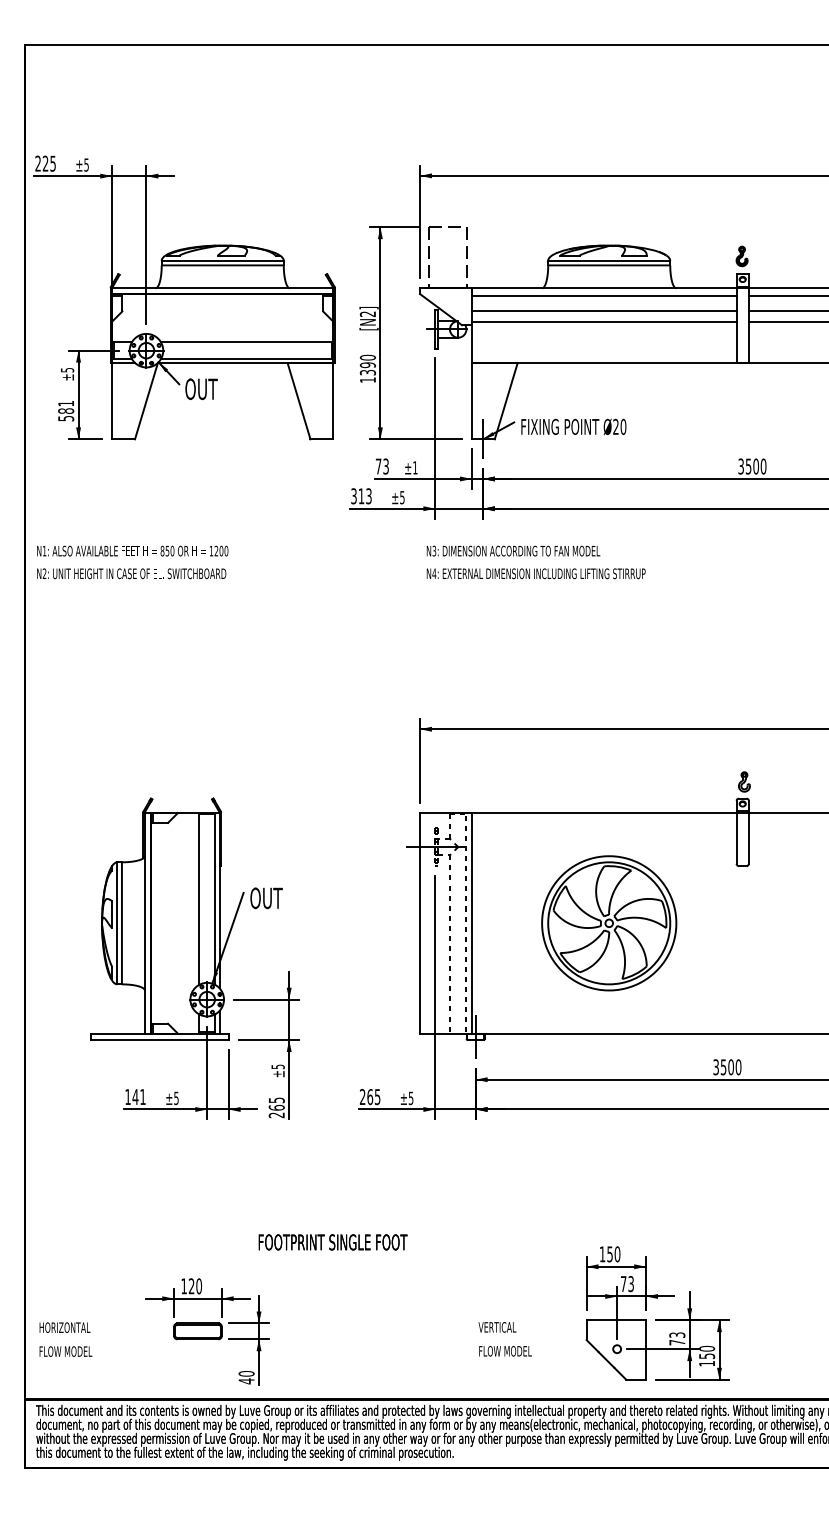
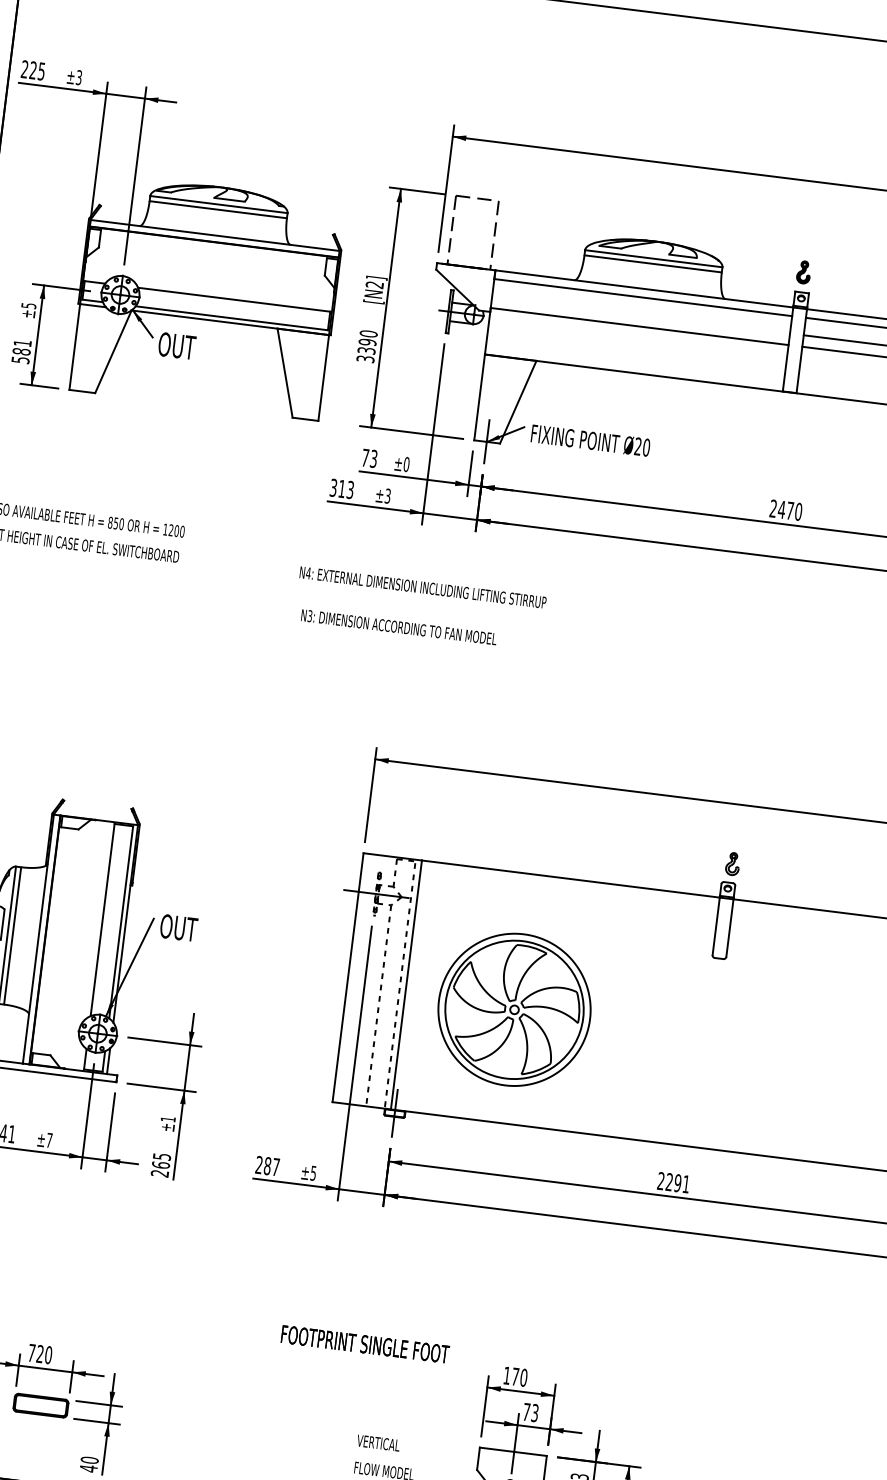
text: (86, 164) -> (79, 77), ±5 -> ±3
line: (603, 311) -> (640, 314), removed
text: (367, 379) -> (365, 358), 1390 -> 3390
text: (748, 466) -> (781, 509), 3500 -> 2470
text: (415, 467) -> (406, 464), ±1 -> ±0
text: (402, 496) -> (388, 494), ±5 -> ±3
text: (513, 550) -> (399, 626), moved
text: (535, 573) -> (422, 587), moved
part: (609, 923) -> (514, 1010), moved
text: (277, 1066) -> (167, 1118), ±5 -> ±1
text: (727, 1067) -> (673, 1182), 3500 -> 2291
text: (373, 1097) -> (271, 1167), 265 -> 287
text: (176, 1098) -> (49, 1140), ±5 -> ±7
text: (332, 1242) -> (364, 1344), moved
text: (609, 1254) -> (514, 1376), 150 -> 170
text: (183, 1286) -> (31, 1353), 120 -> 720

